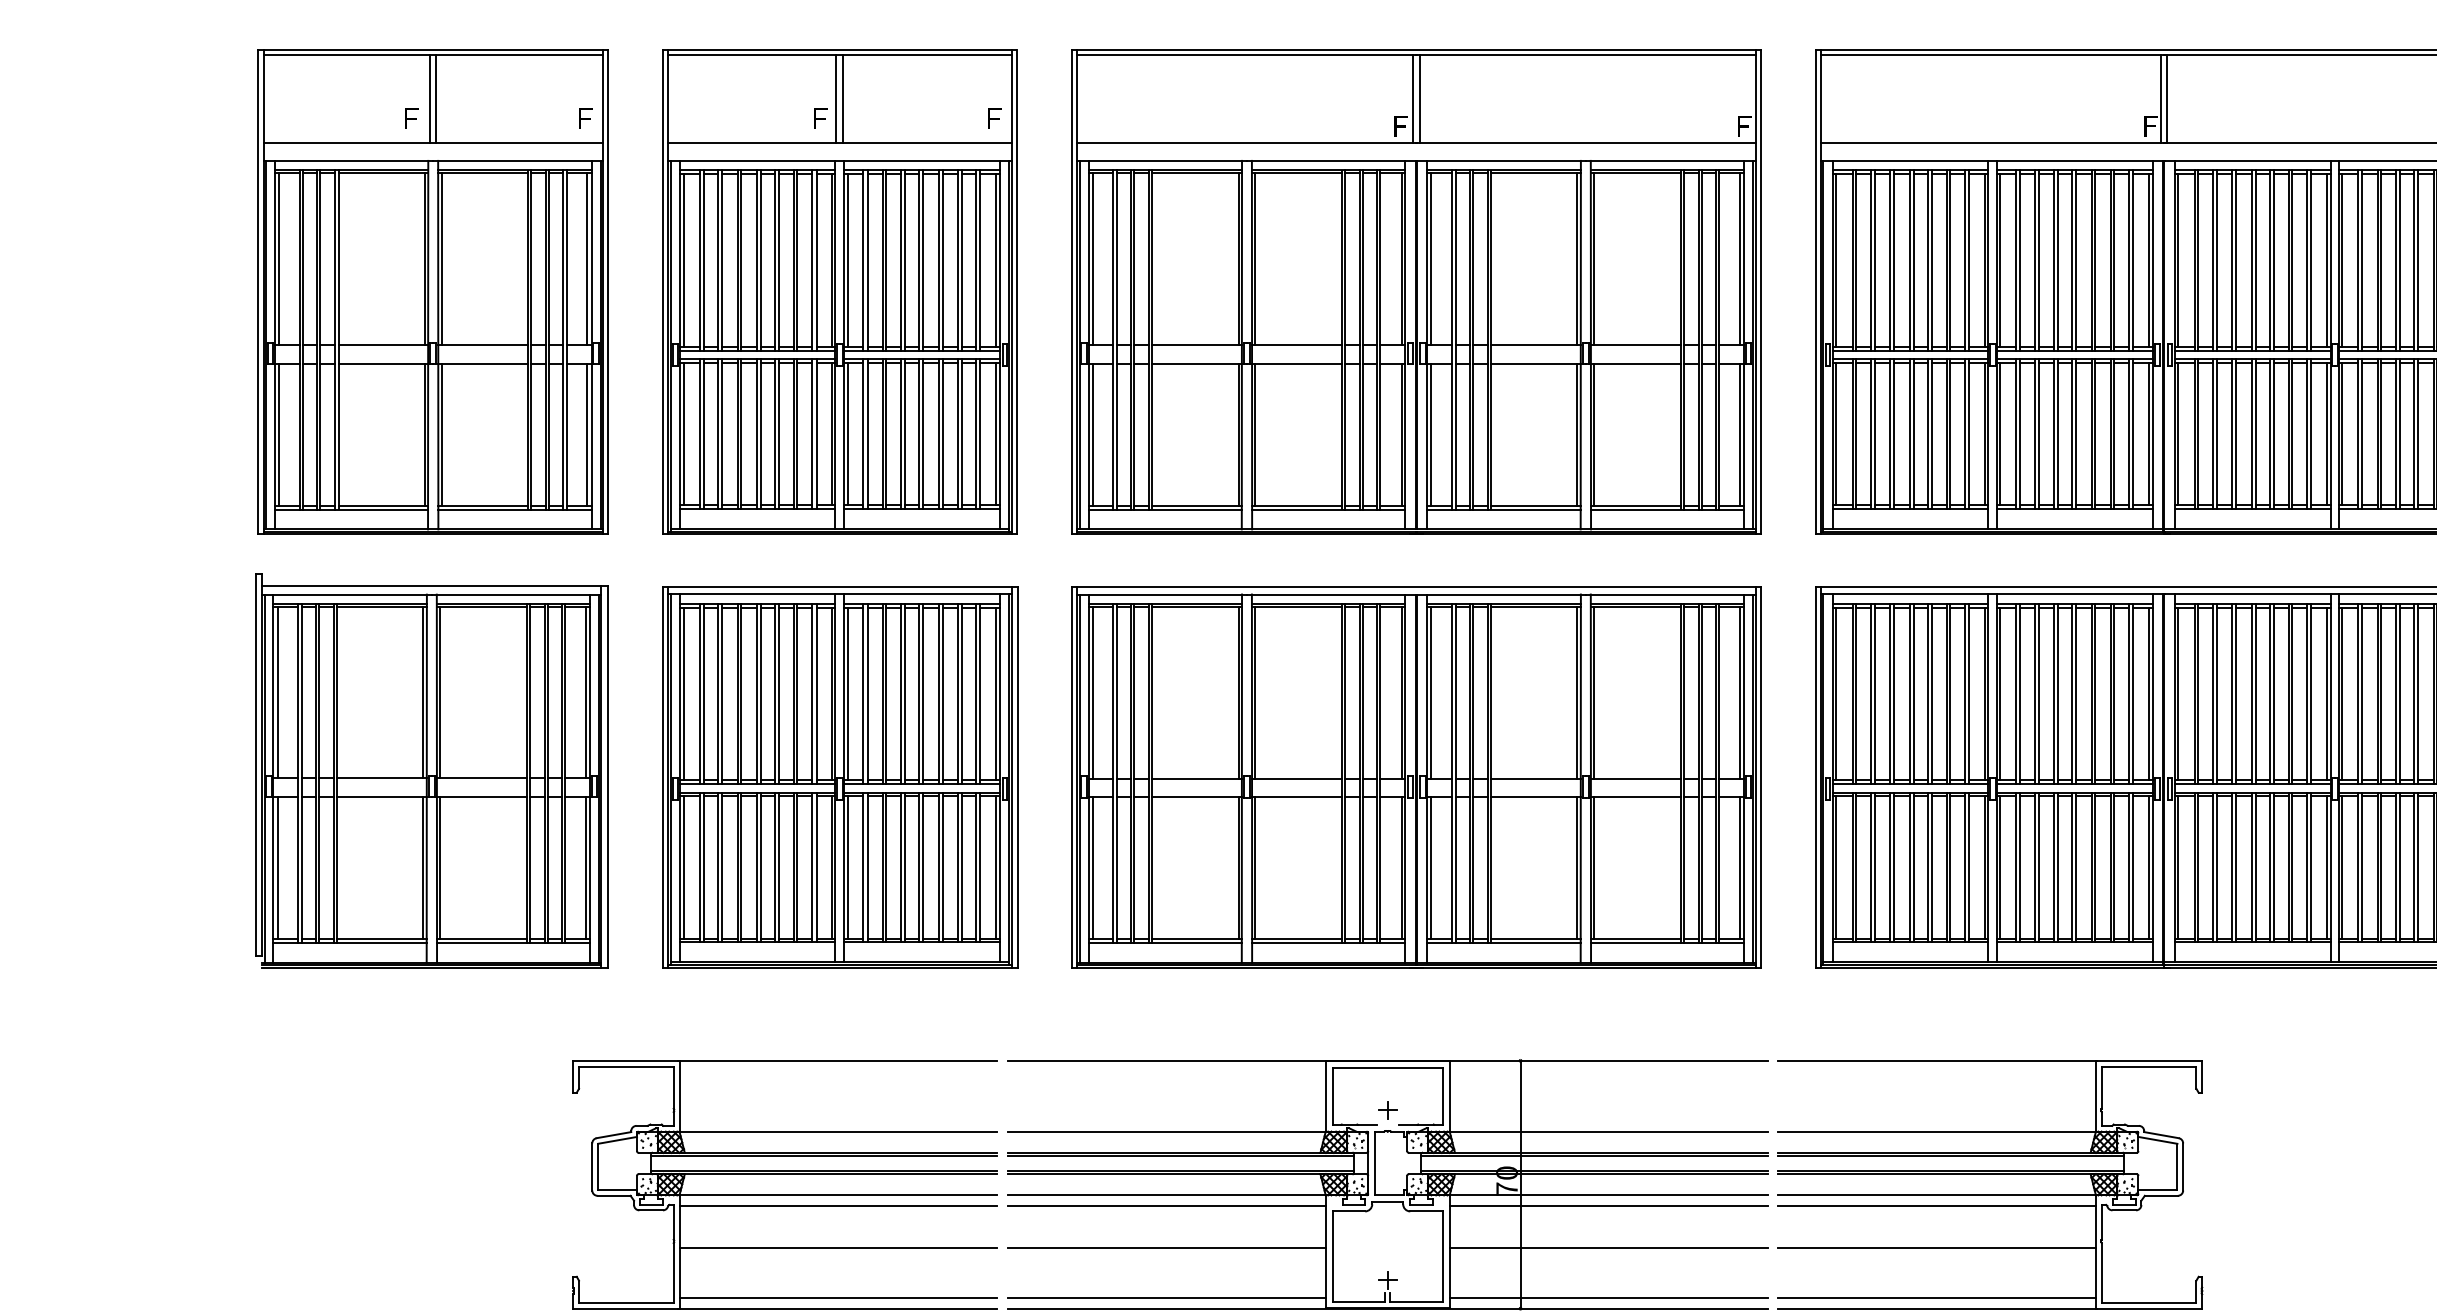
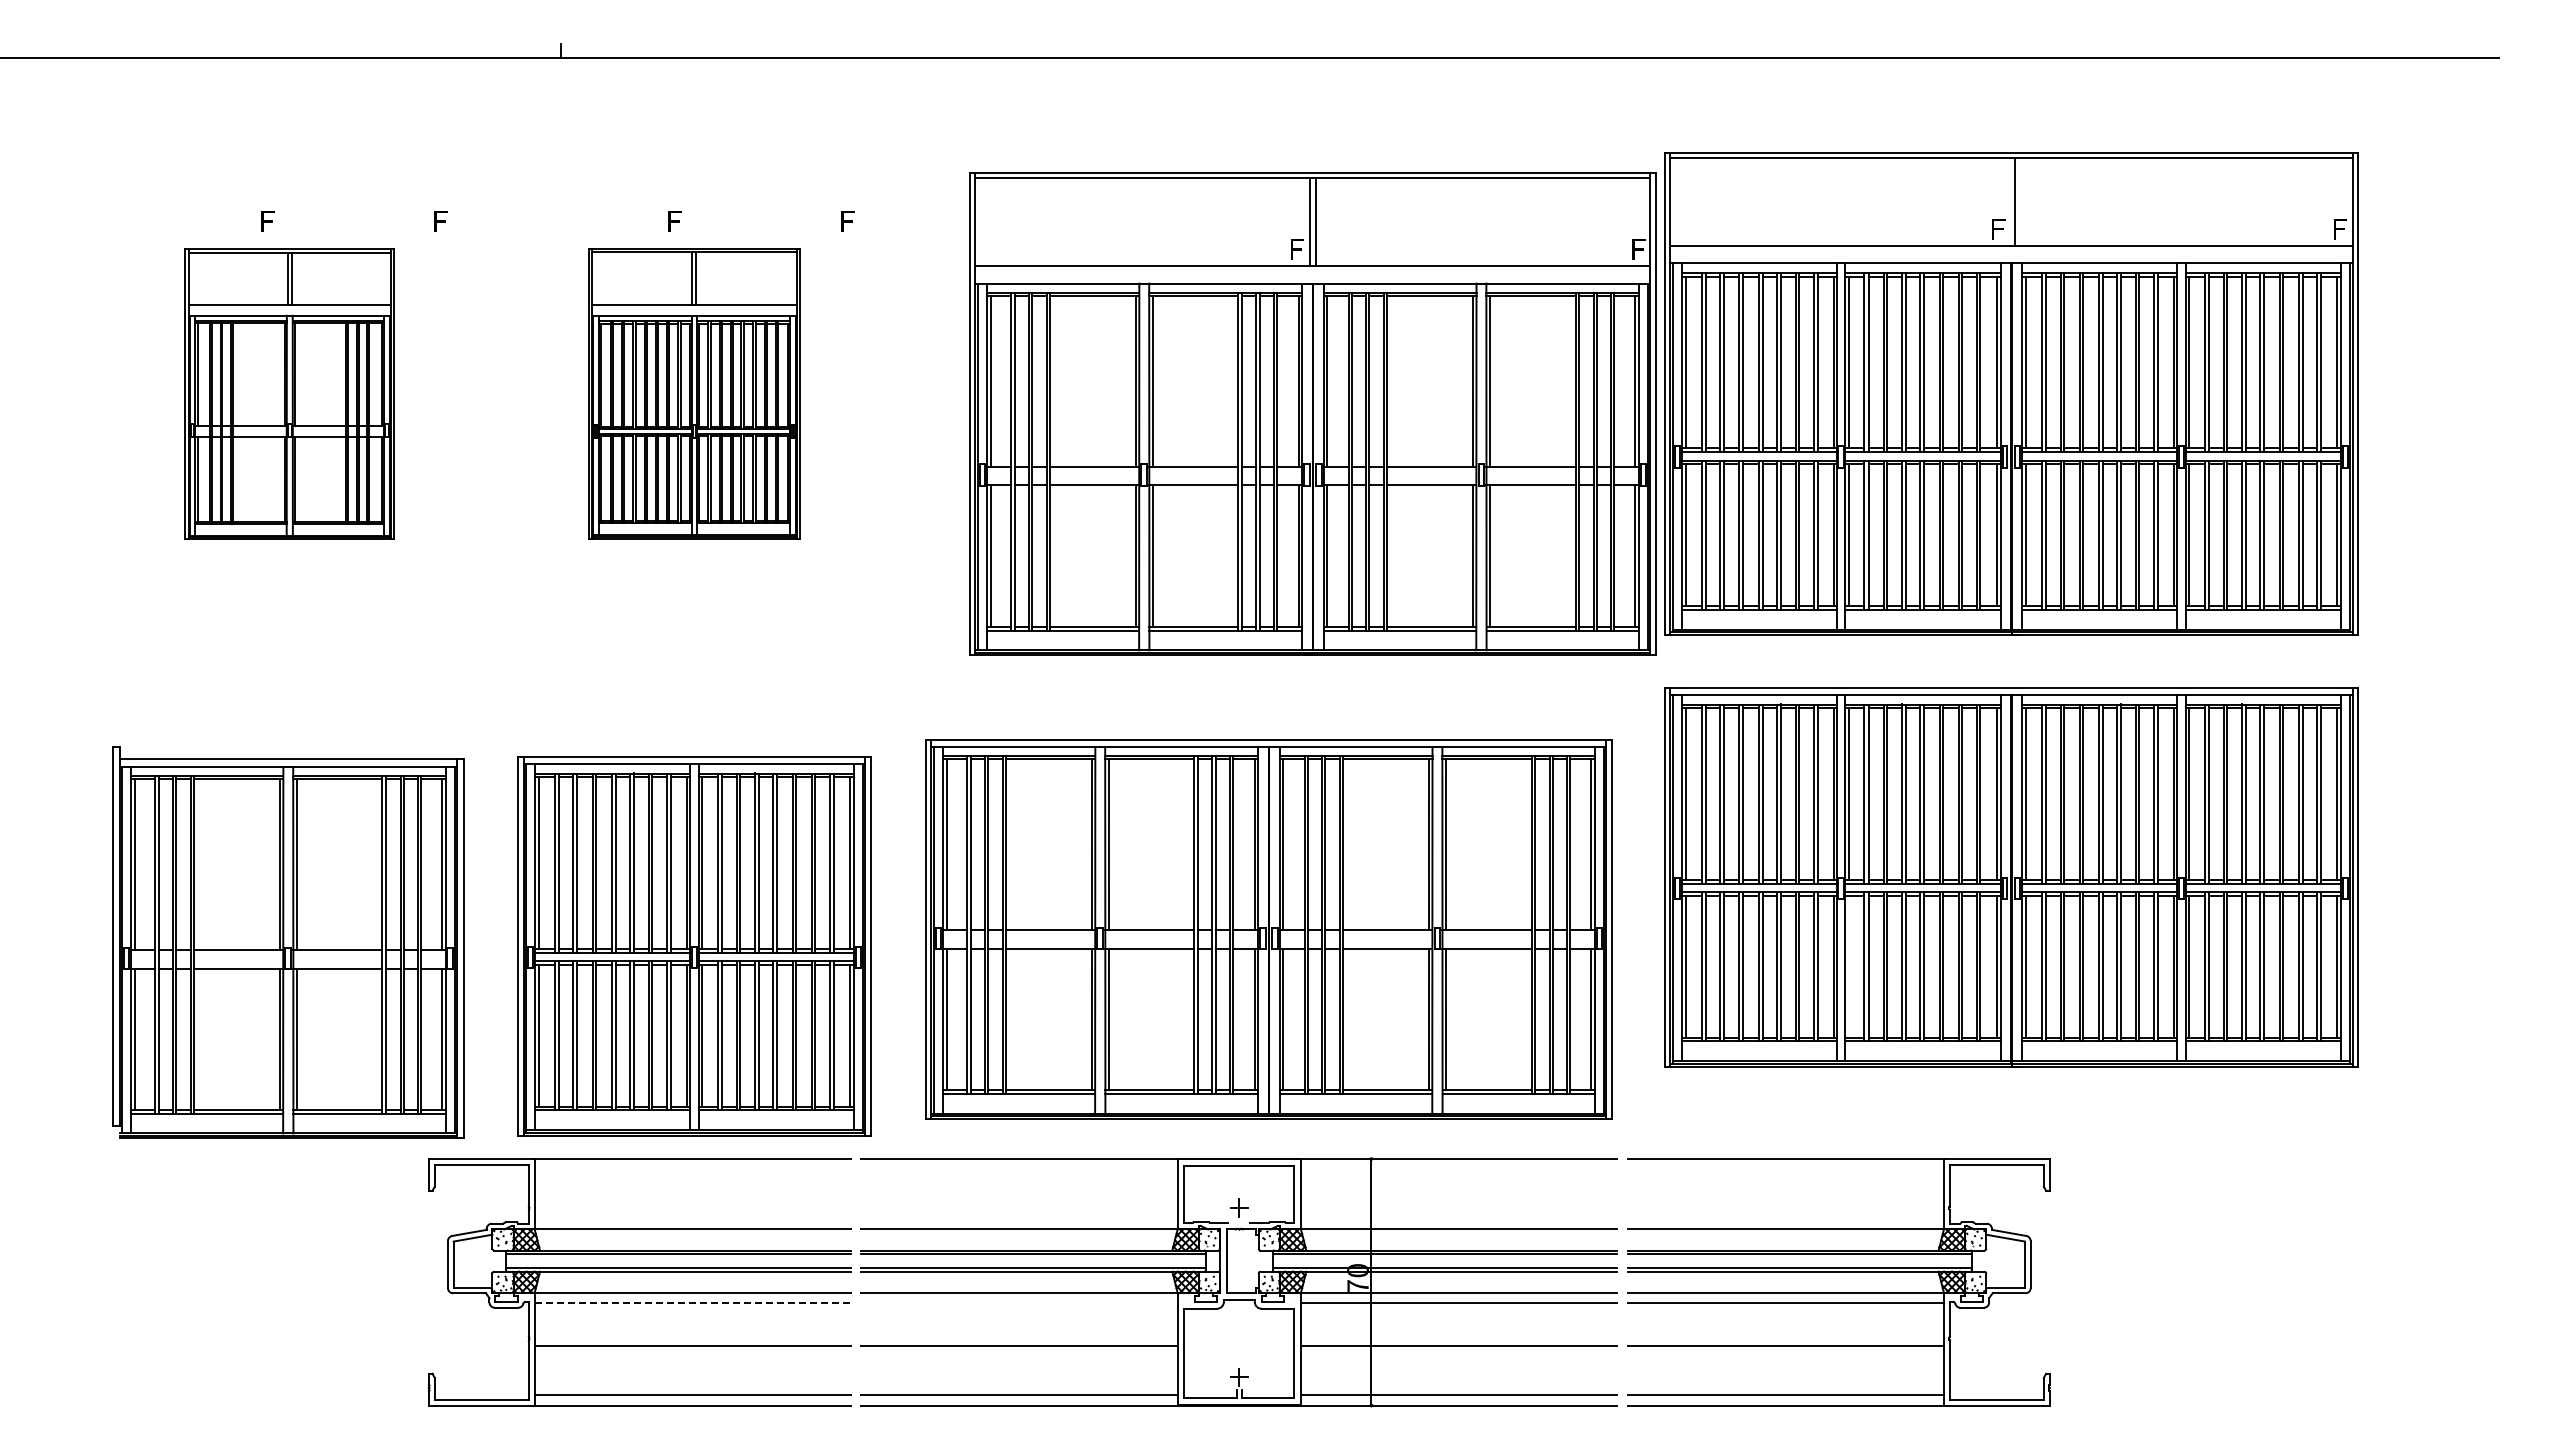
line: (2160, 99) -> (2008, 202), removed
part: (433, 291) -> (289, 393), size x0.6
part: (840, 291) -> (694, 393), size x0.6
part: (1416, 291) -> (1312, 413), moved
part: (432, 770) -> (288, 942), moved
part: (840, 777) -> (694, 946), moved
part: (1416, 777) -> (1268, 929), moved
line: (2000, 867) -> (1848, 966), removed
line: (839, 1206) -> (693, 1303), solid -> dashed
line: (1166, 1206) -> (1019, 1303), removed

